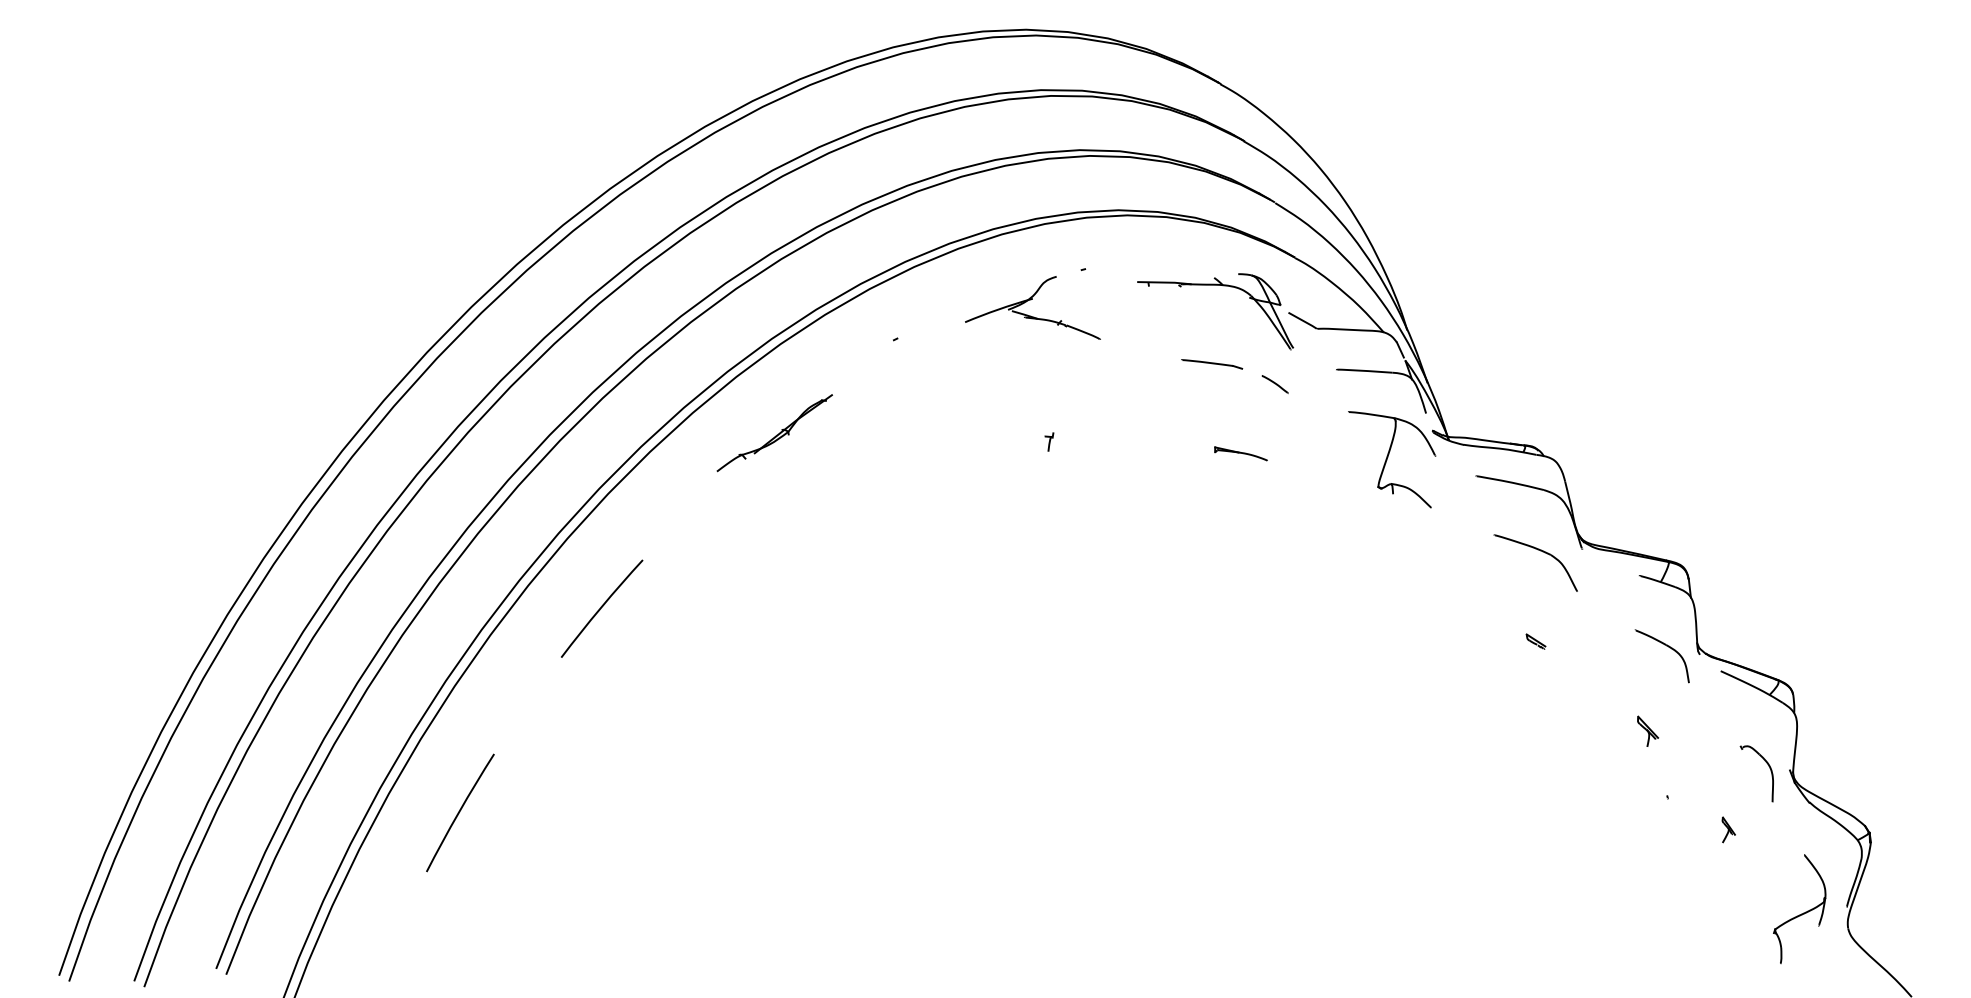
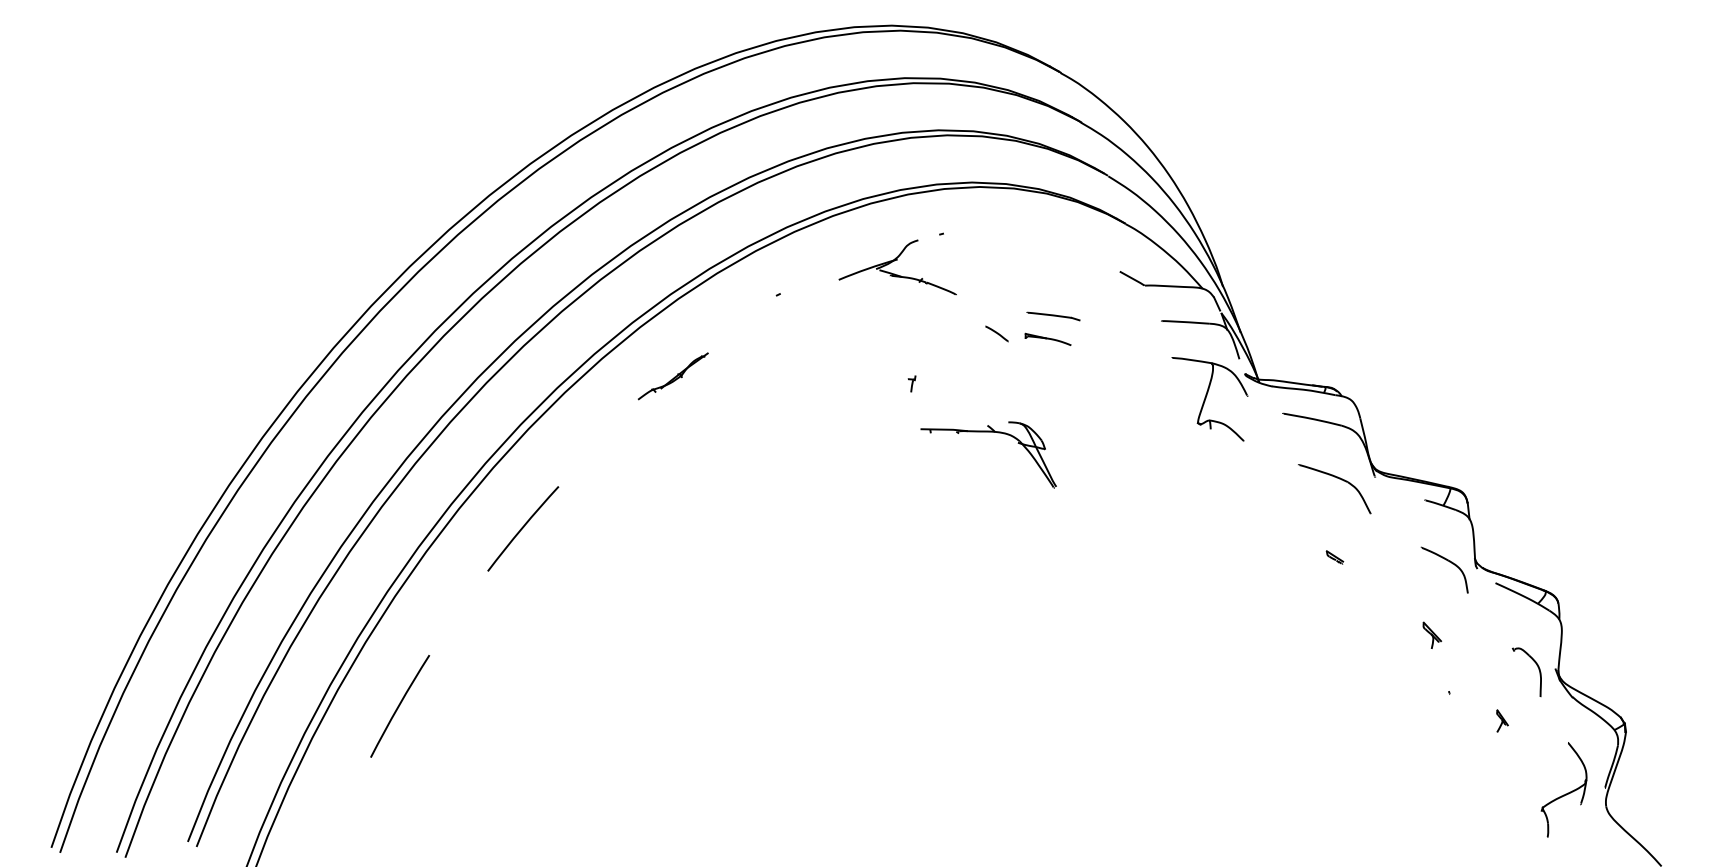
part: (1215, 285) -> (988, 432), moved
curve: (1274, 383) -> (996, 333), moved
part: (774, 433) -> (673, 376), size x0.7
part: (1240, 453) -> (1047, 339), moved

